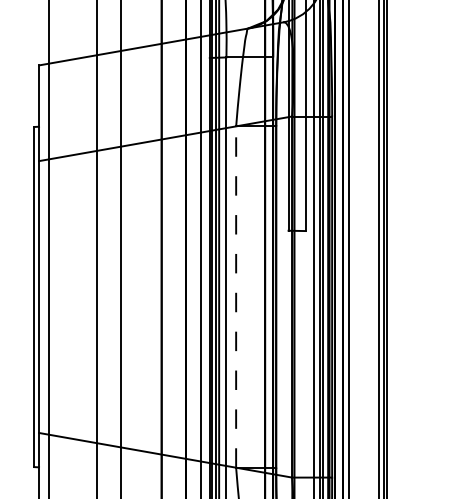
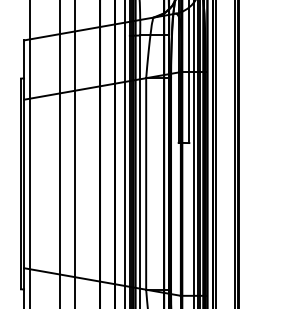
line: (236, 296) -> (146, 183), dashed -> solid

